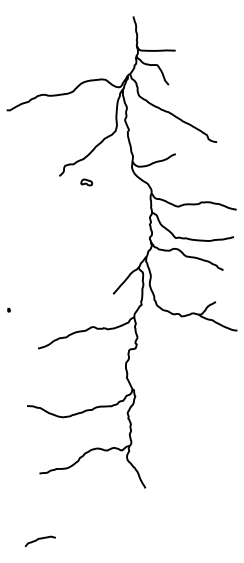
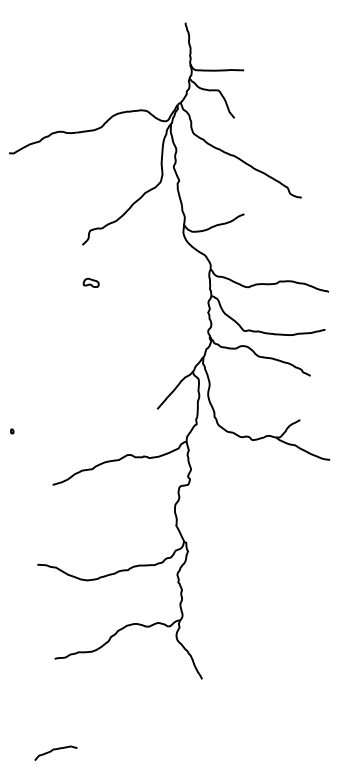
part: (86, 182) -> (90, 282), moved

